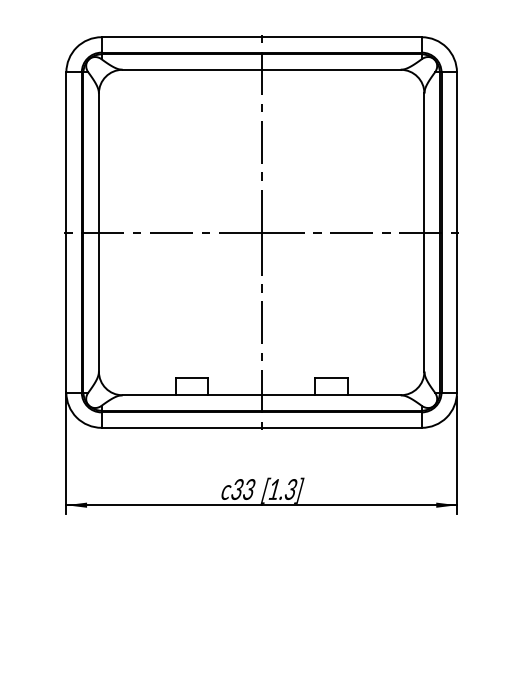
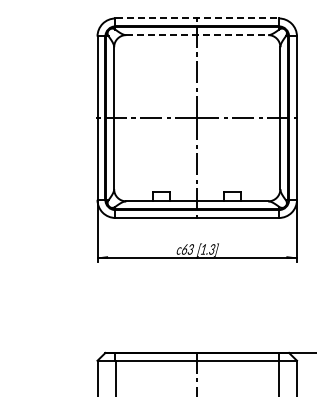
line: (262, 37) -> (197, 18), solid -> dashed
line: (262, 70) -> (197, 35), solid -> dashed
text: (236, 489) -> (184, 249), 33 -> 63

